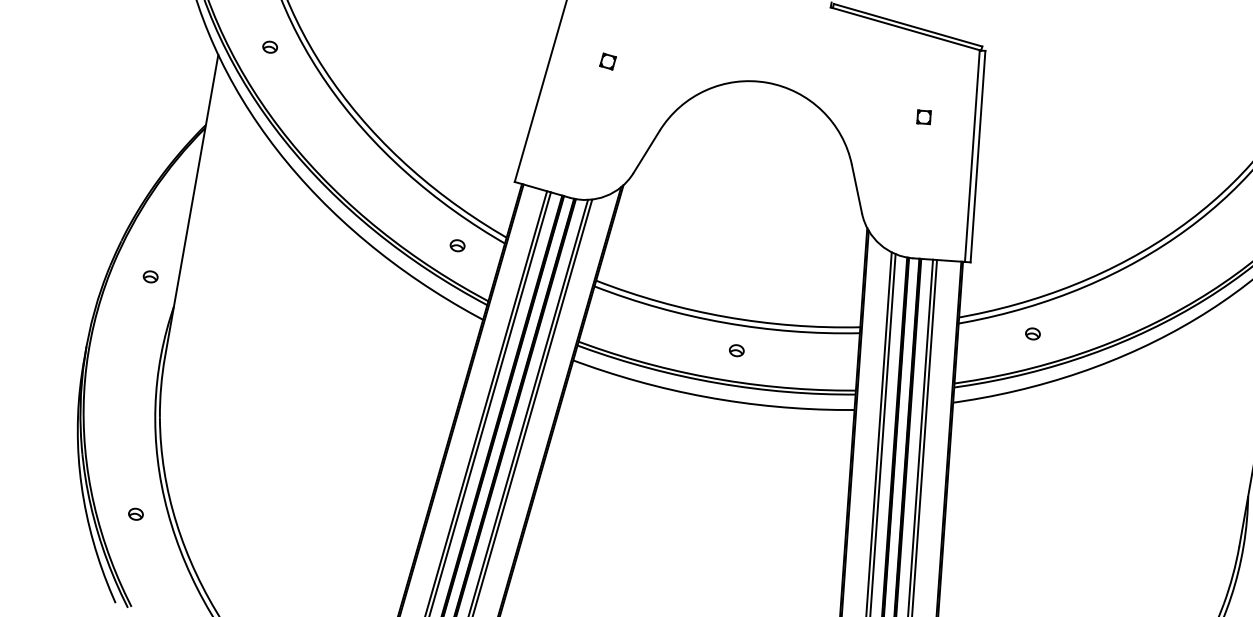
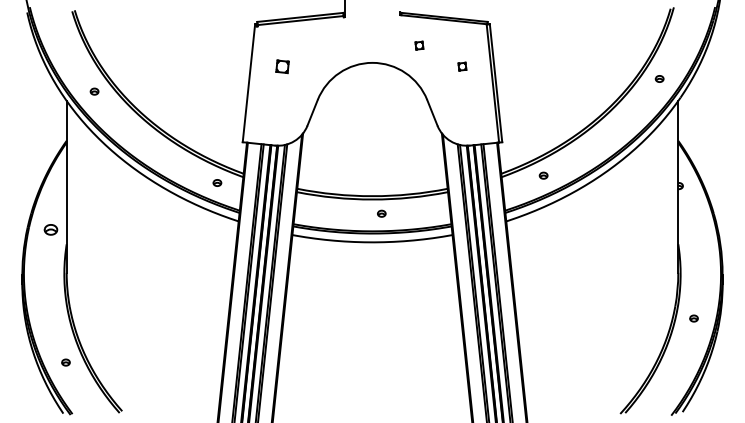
part: (608, 61) -> (282, 66), size x1.6
part: (855, 66) -> (419, 45), added
part: (149, 277) -> (50, 230), size x1.6

